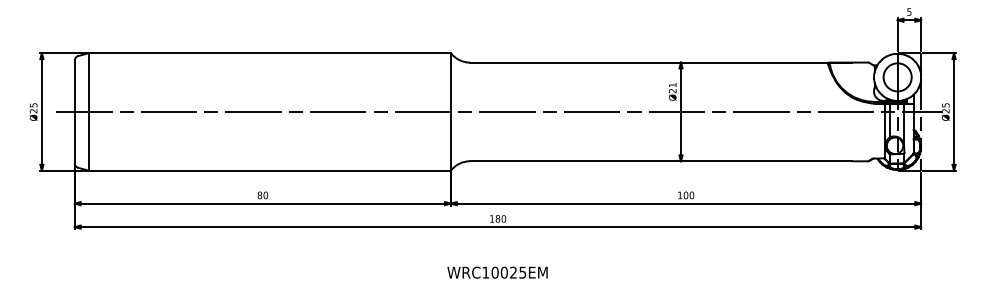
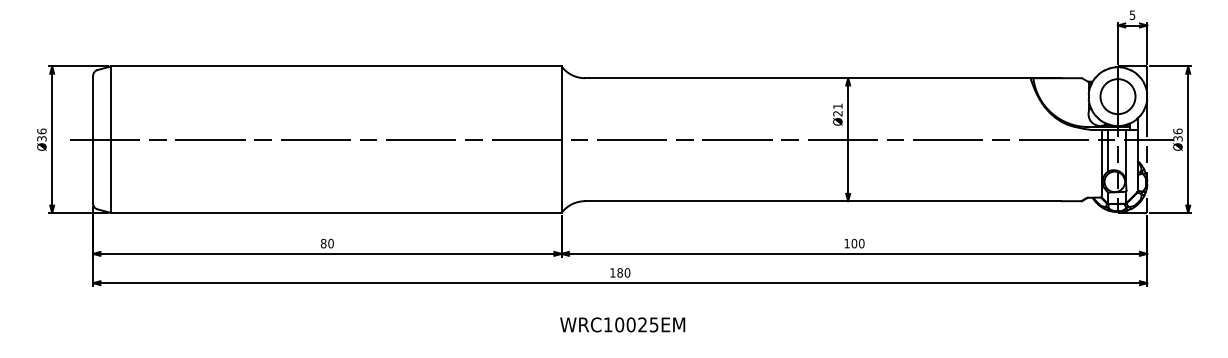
text: (33, 107) -> (41, 134), Ø25 -> Ø36
text: (945, 107) -> (1177, 134), Ø25 -> Ø36
text: (497, 272) -> (622, 324), moved

